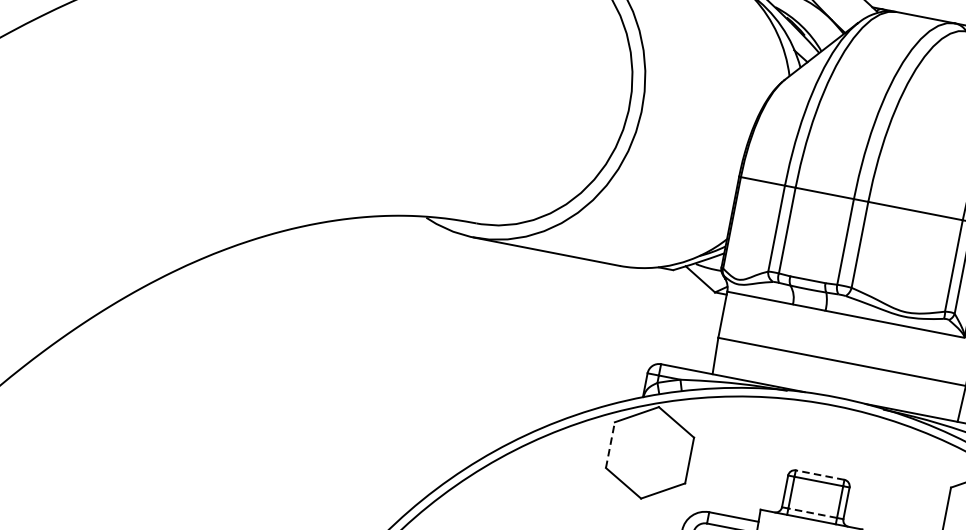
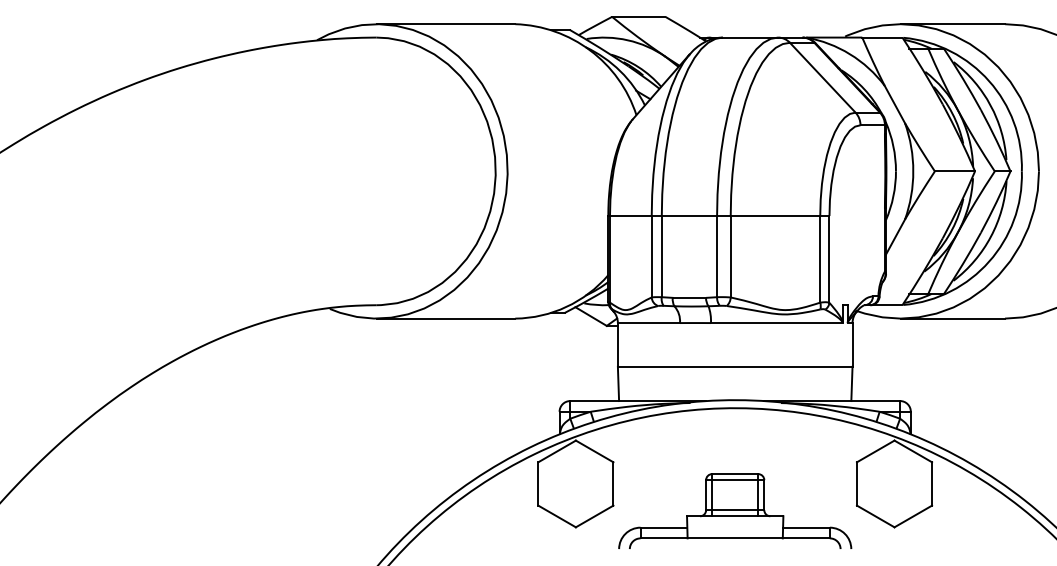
line: (610, 444) -> (538, 483), dashed -> solid
line: (819, 475) -> (734, 474), dashed -> solid
line: (811, 513) -> (734, 510), dashed -> solid

